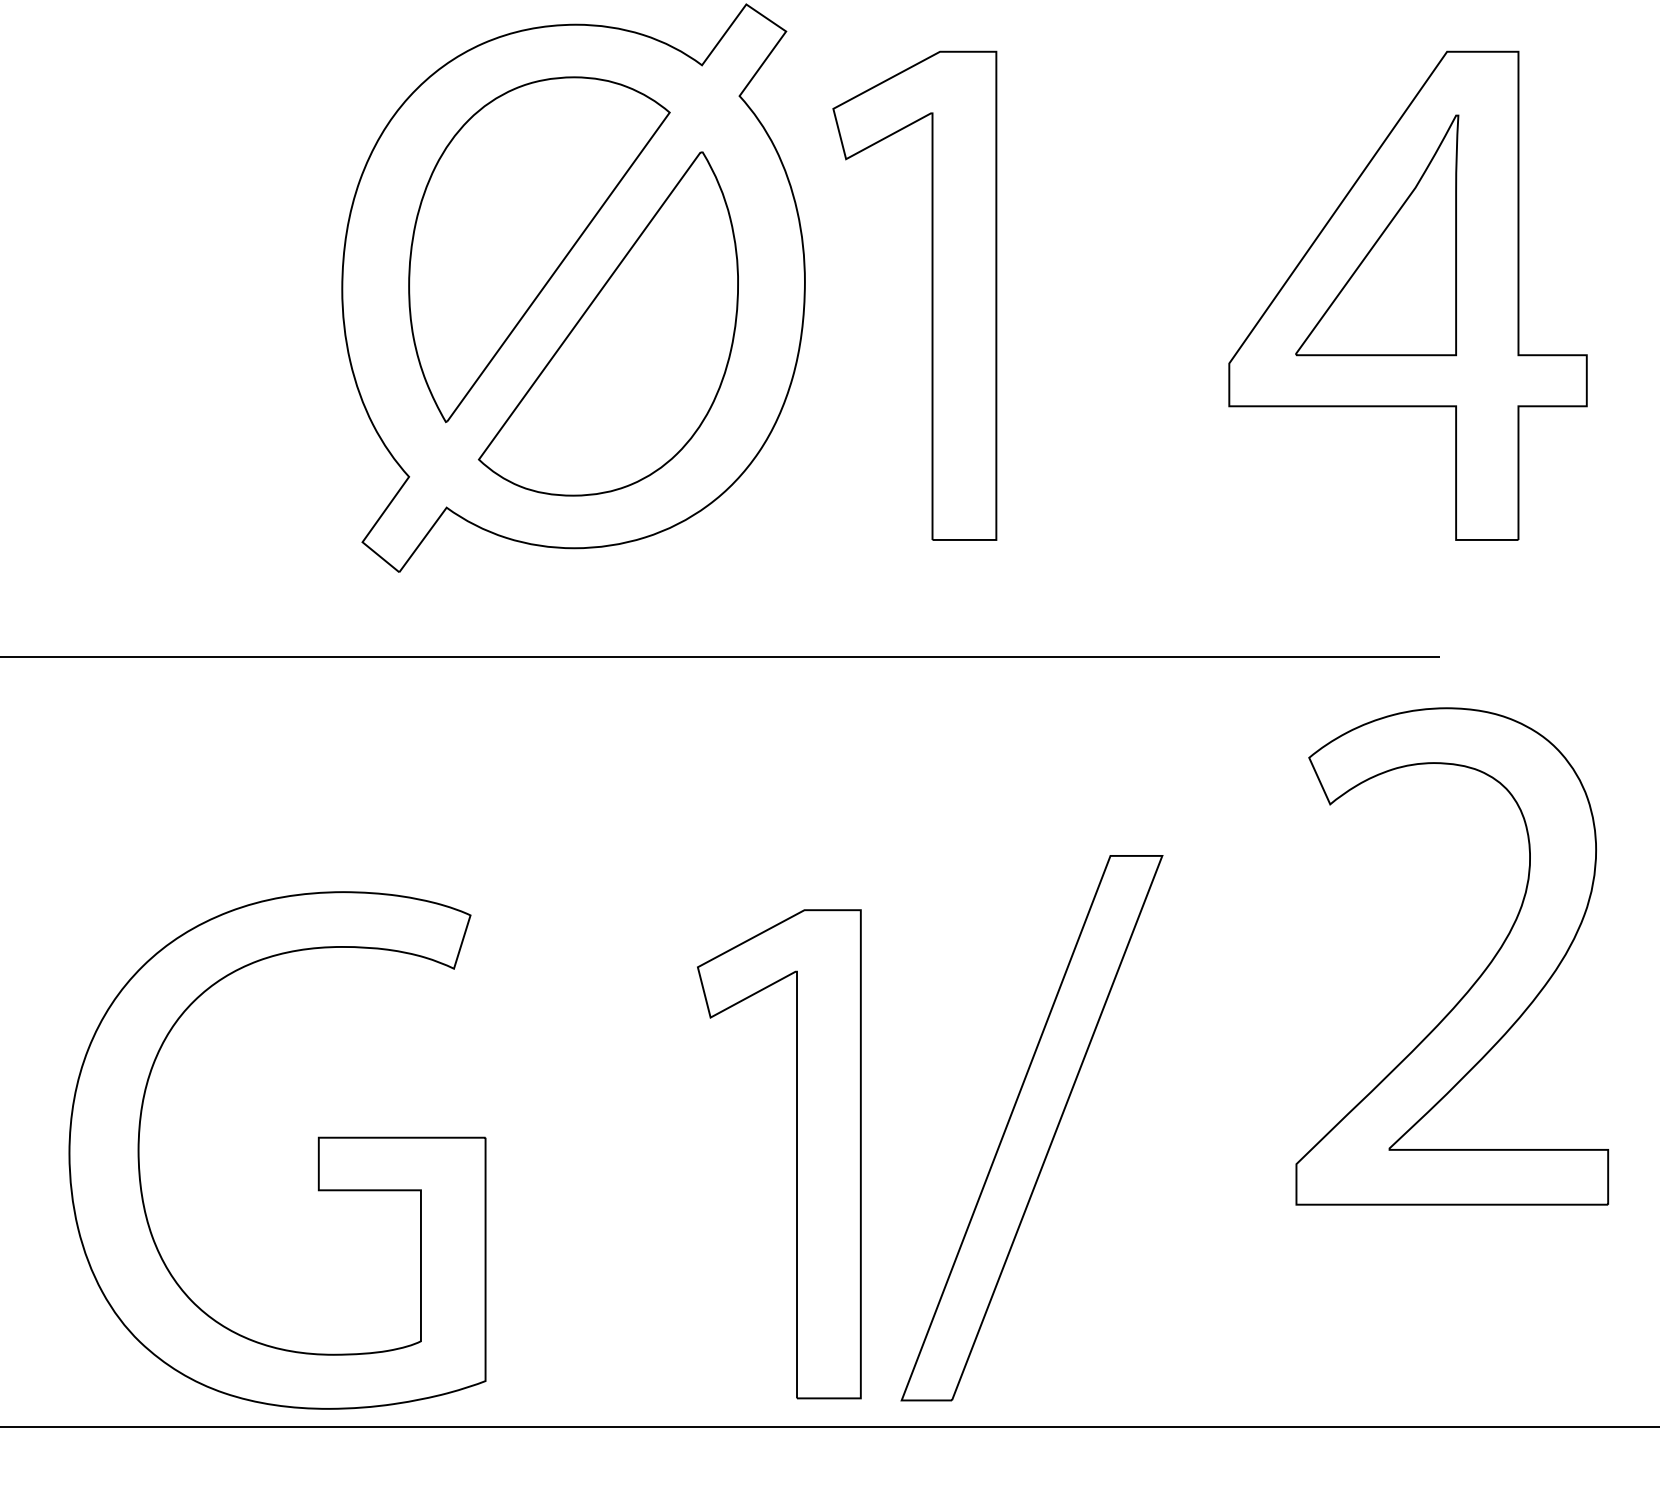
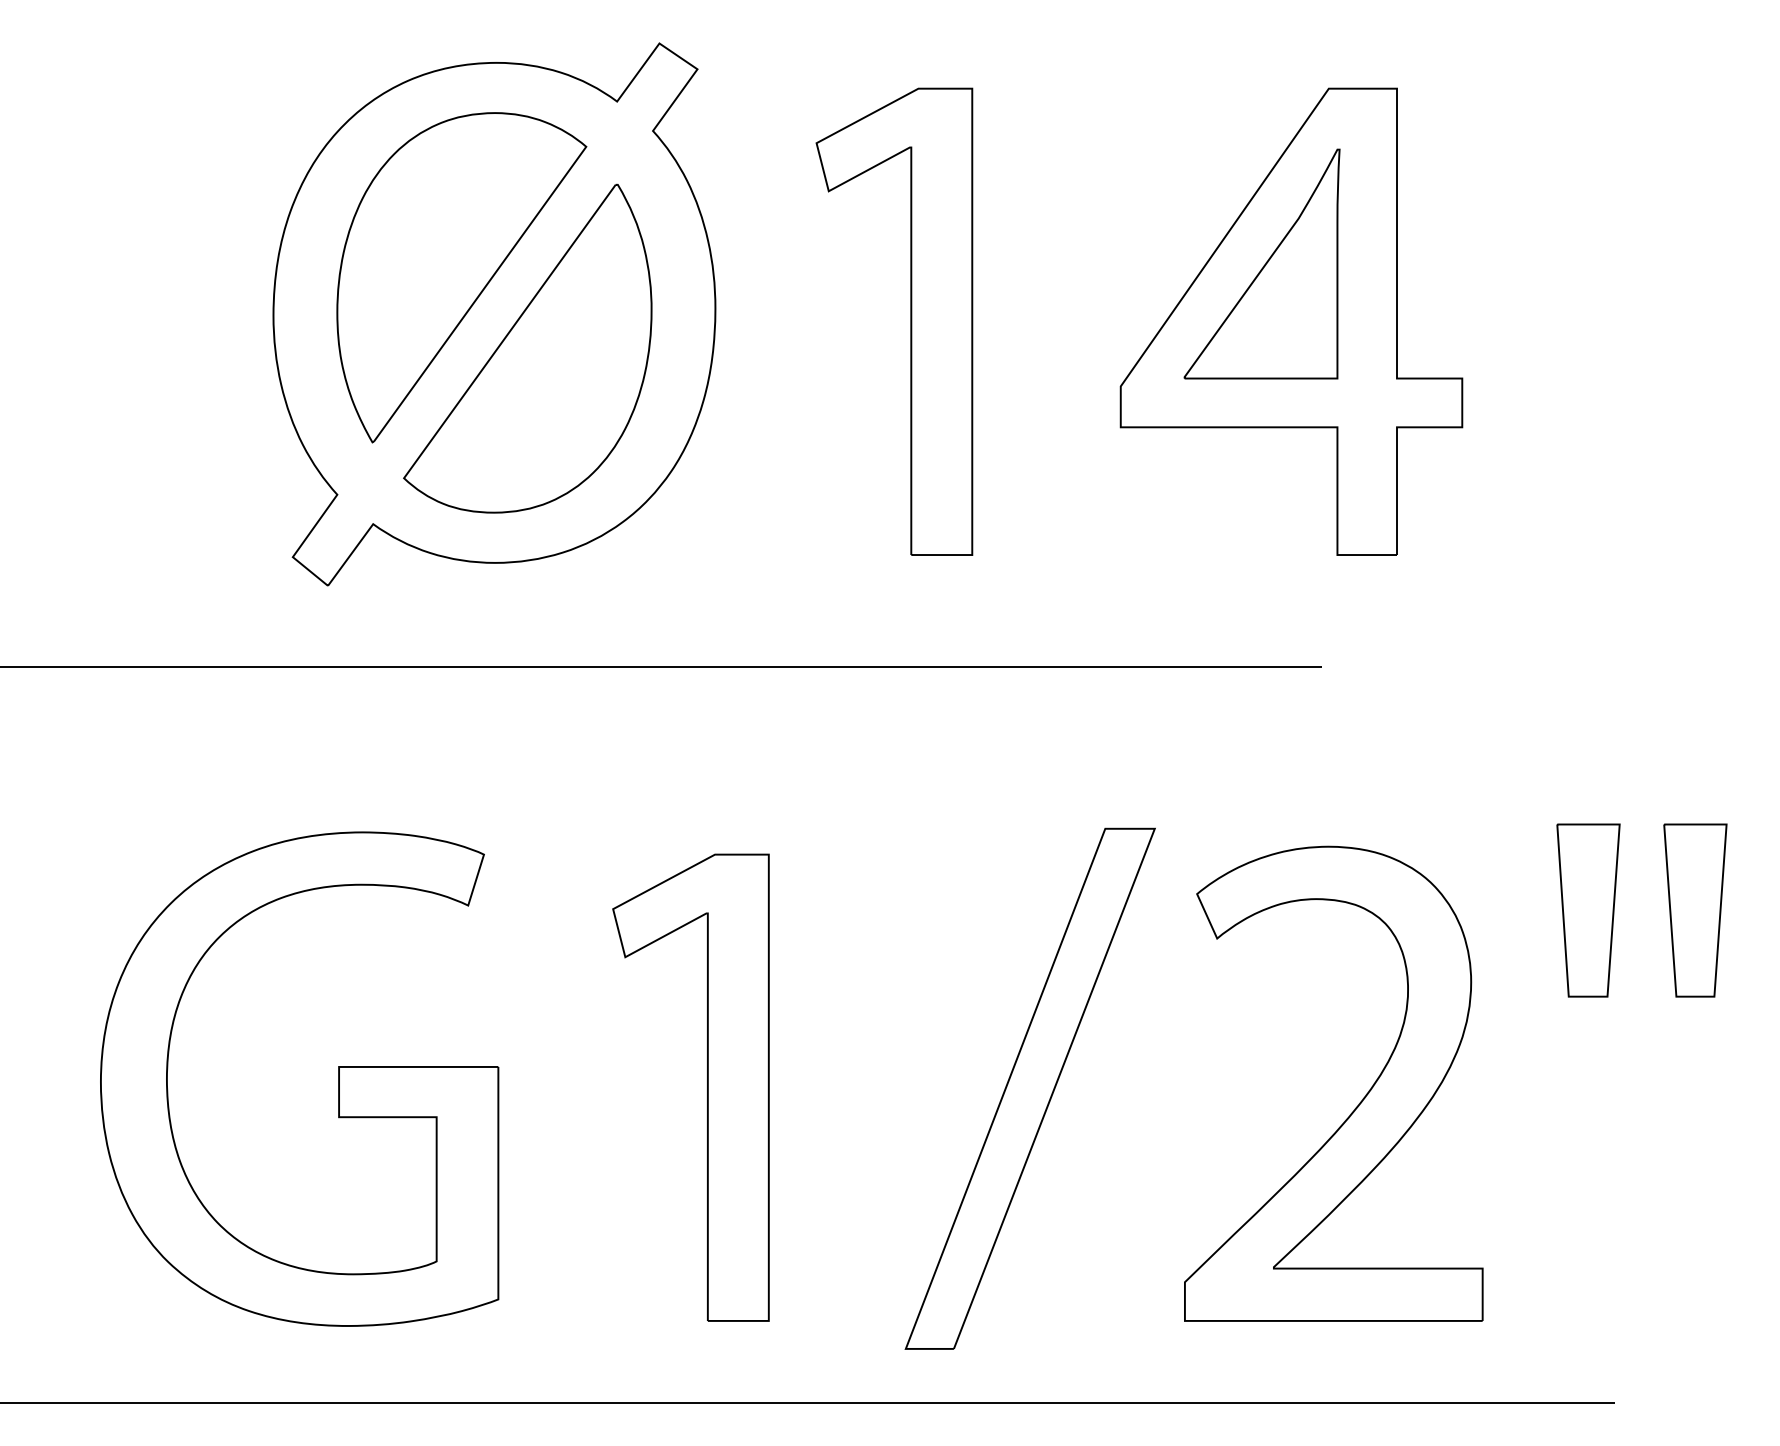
part: (931, 295) -> (910, 321), moved
part: (1479, 976) -> (1359, 1102), moved
part: (1031, 1127) -> (1029, 1088), moved
part: (318, 1149) -> (338, 1078), moved
part: (796, 1153) -> (707, 1087), moved

